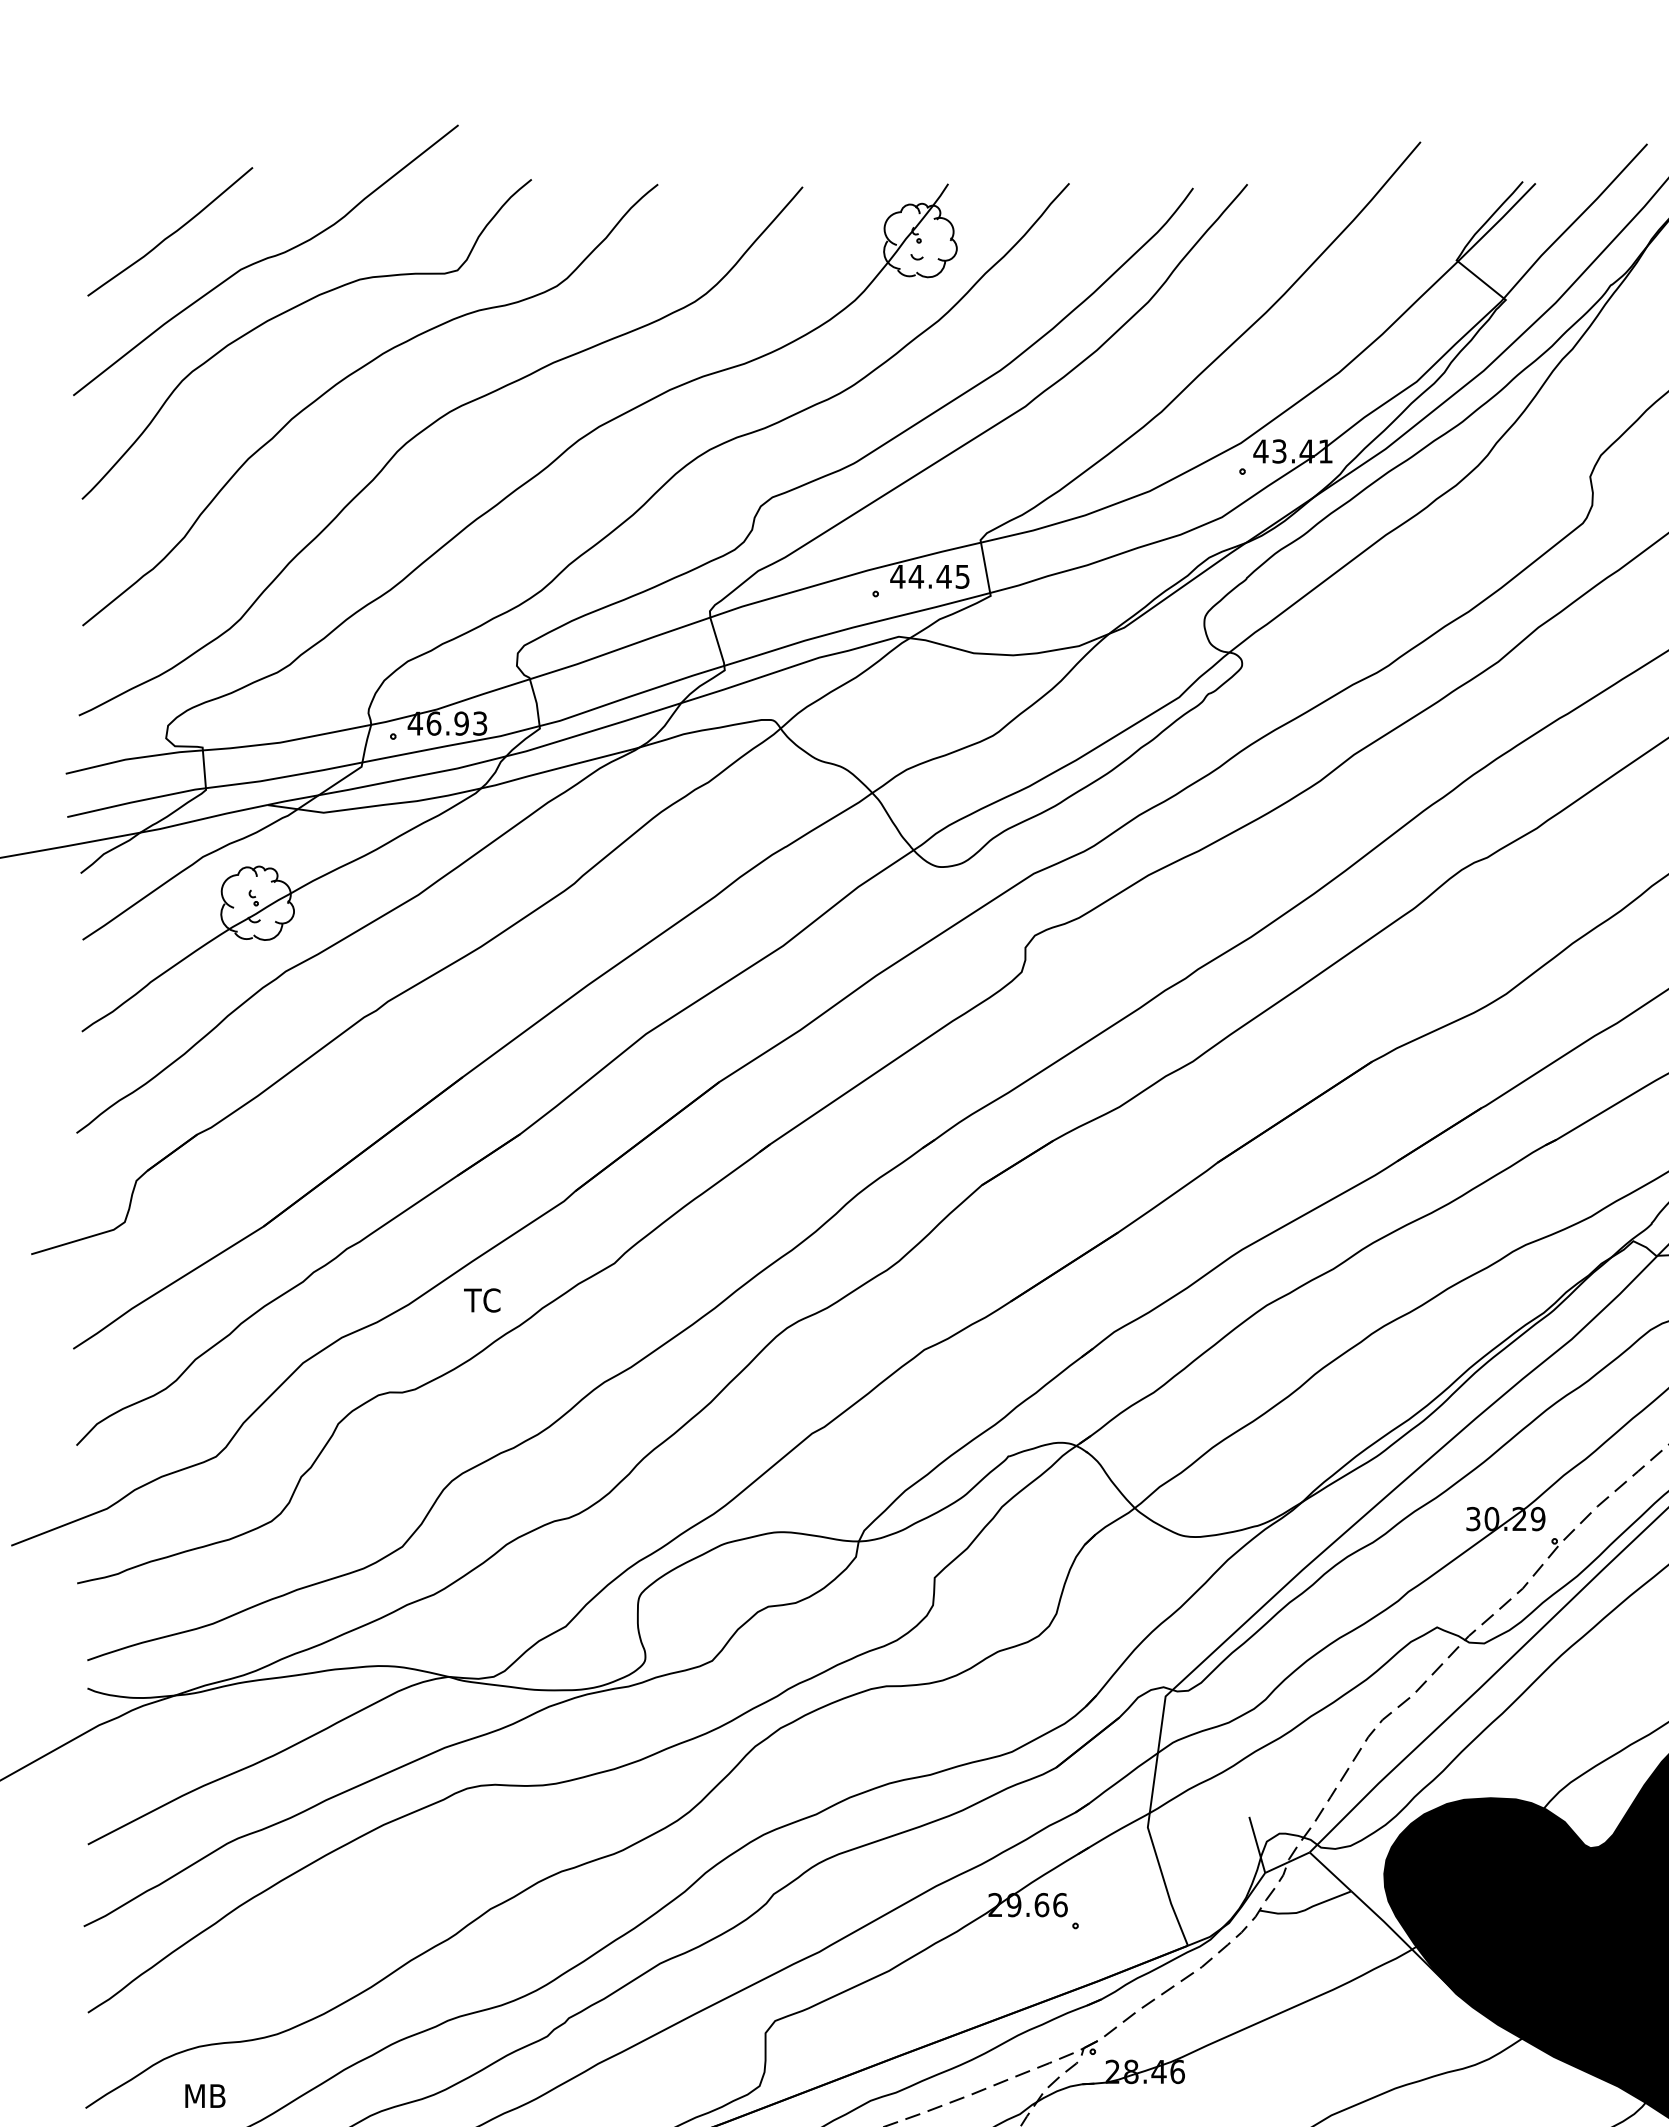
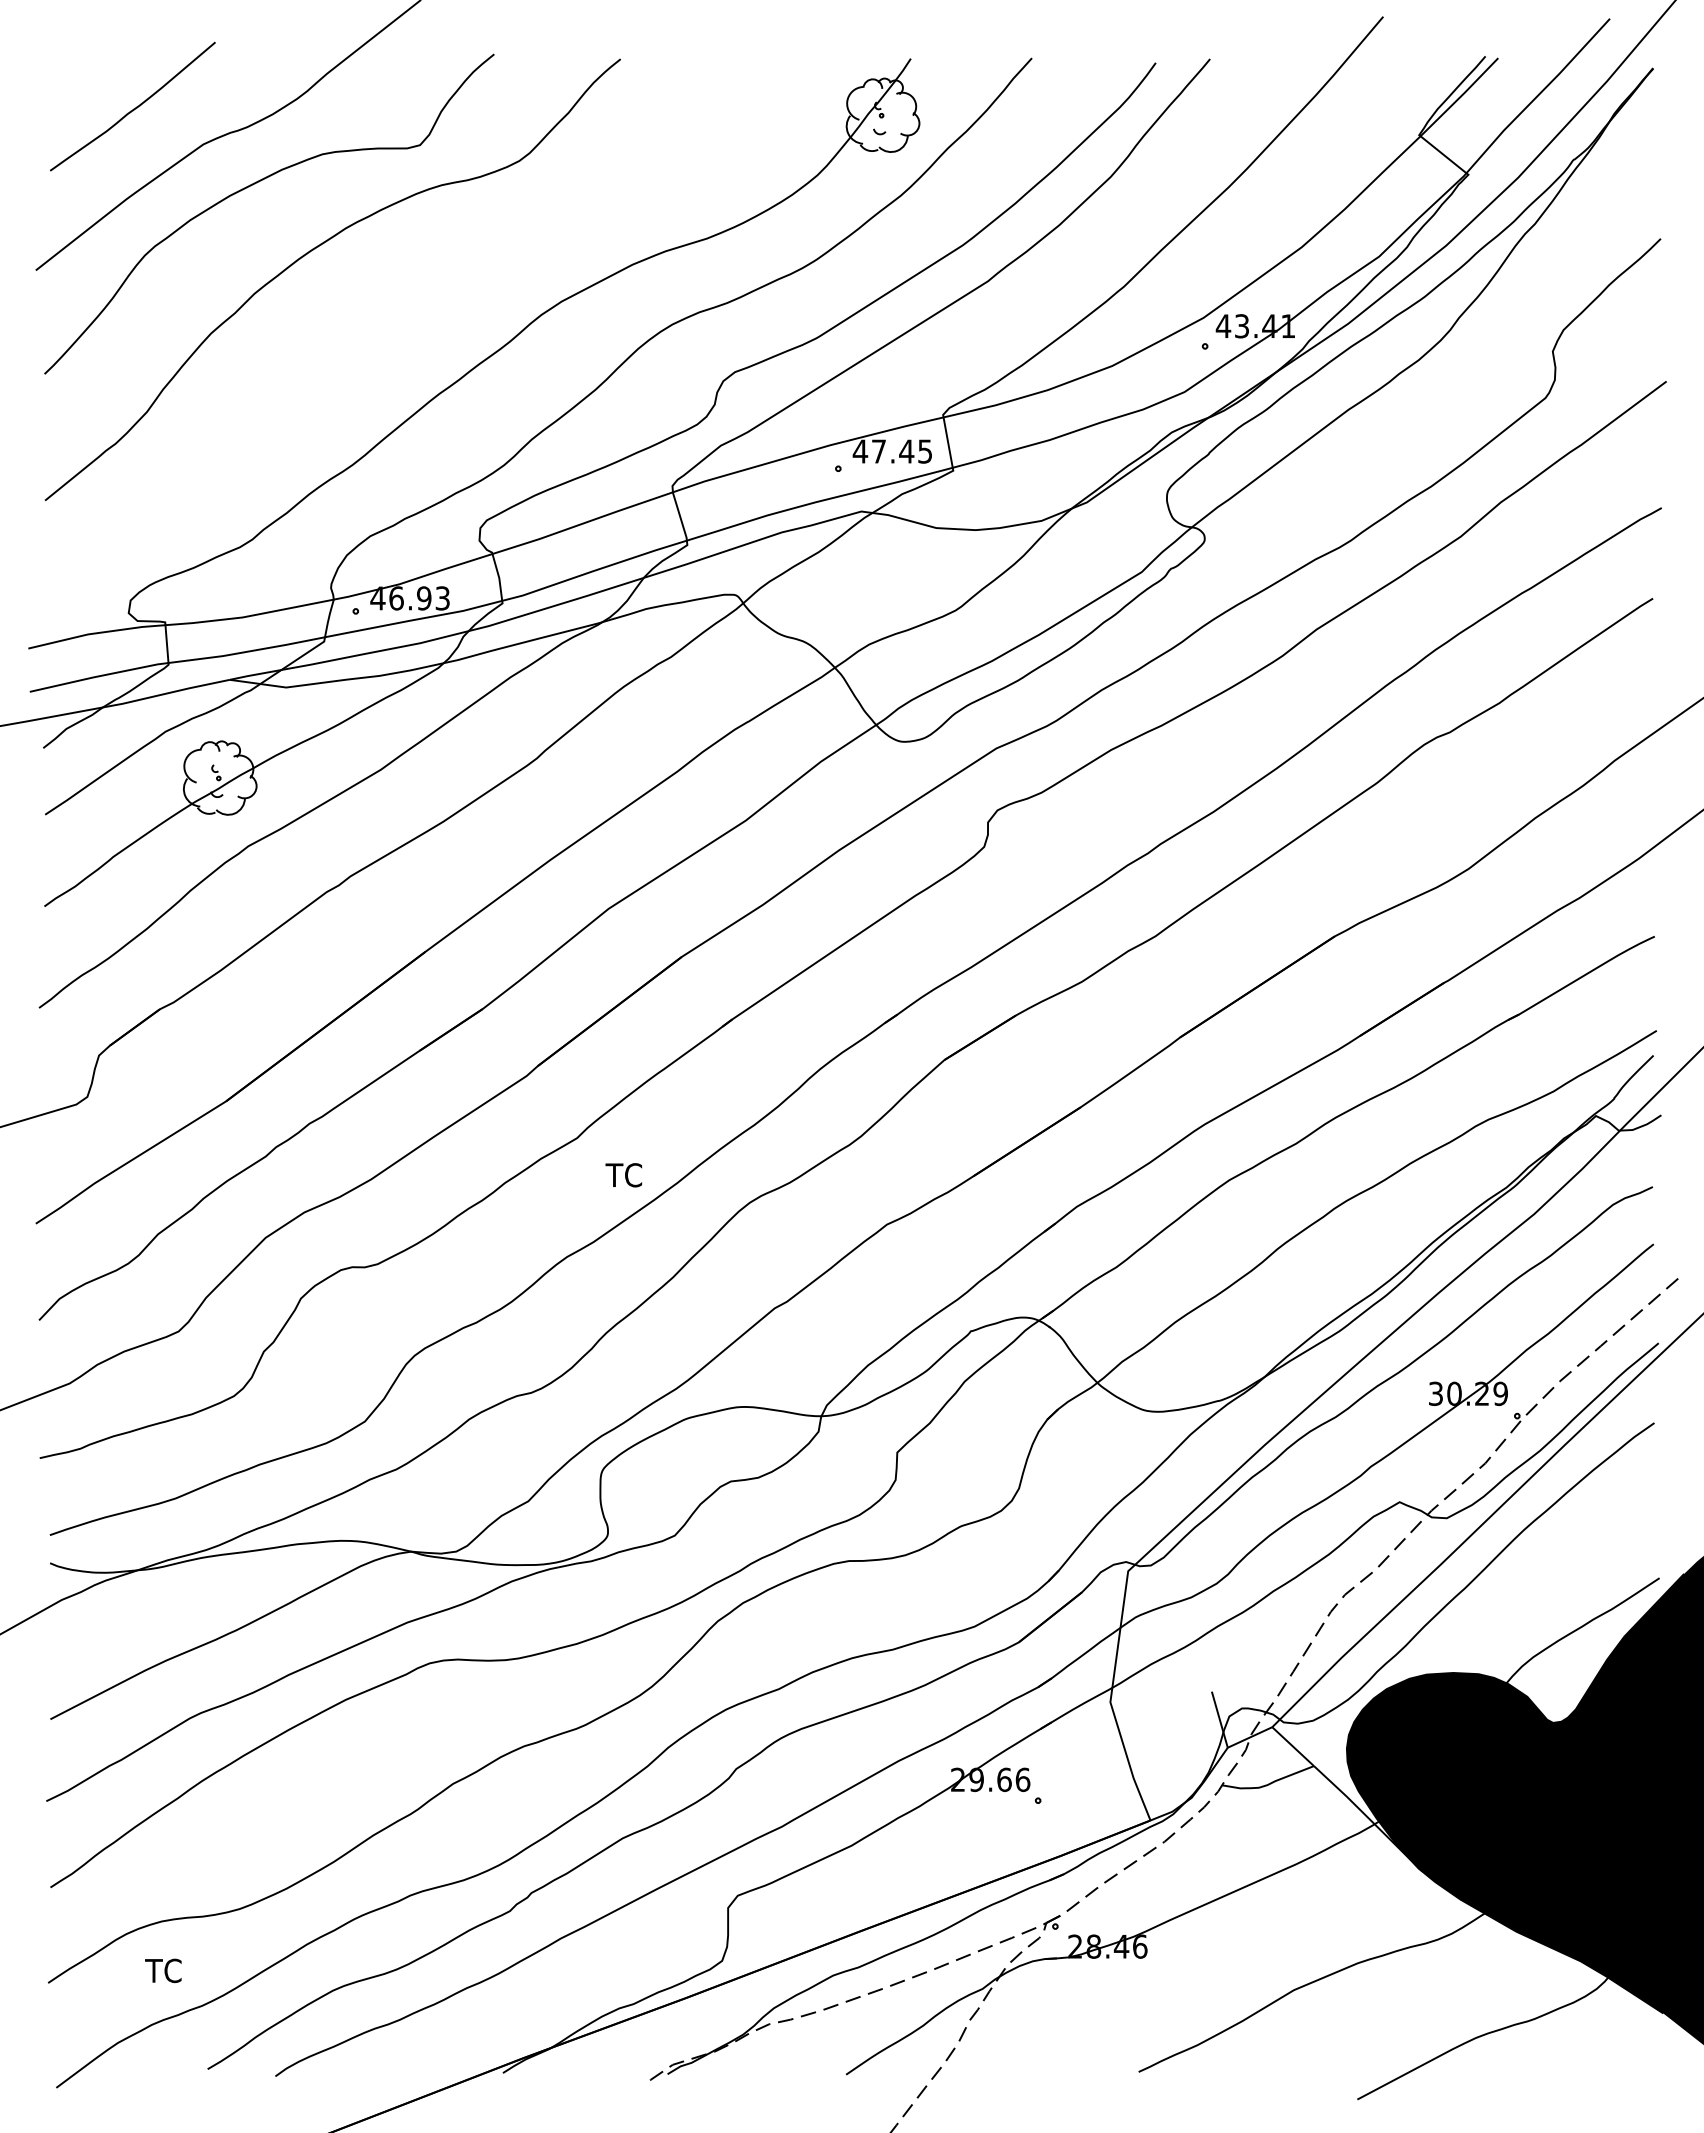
curve: (424, 430) -> (387, 305), removed
text: (915, 576) -> (878, 451), 44.45 -> 47.45
text: (481, 1300) -> (623, 1175), moved
text: (203, 2095) -> (166, 1970), MB -> TC

